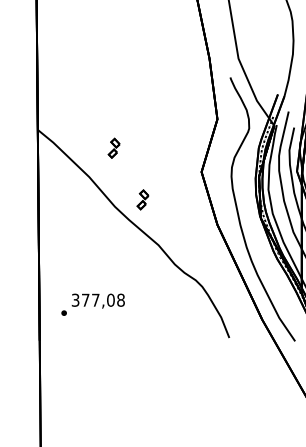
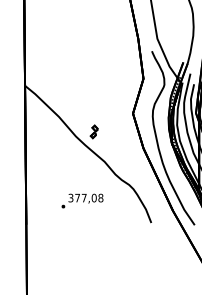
part: (112, 147) -> (74, 97), removed
text: (93, 303) -> (82, 200), moved

